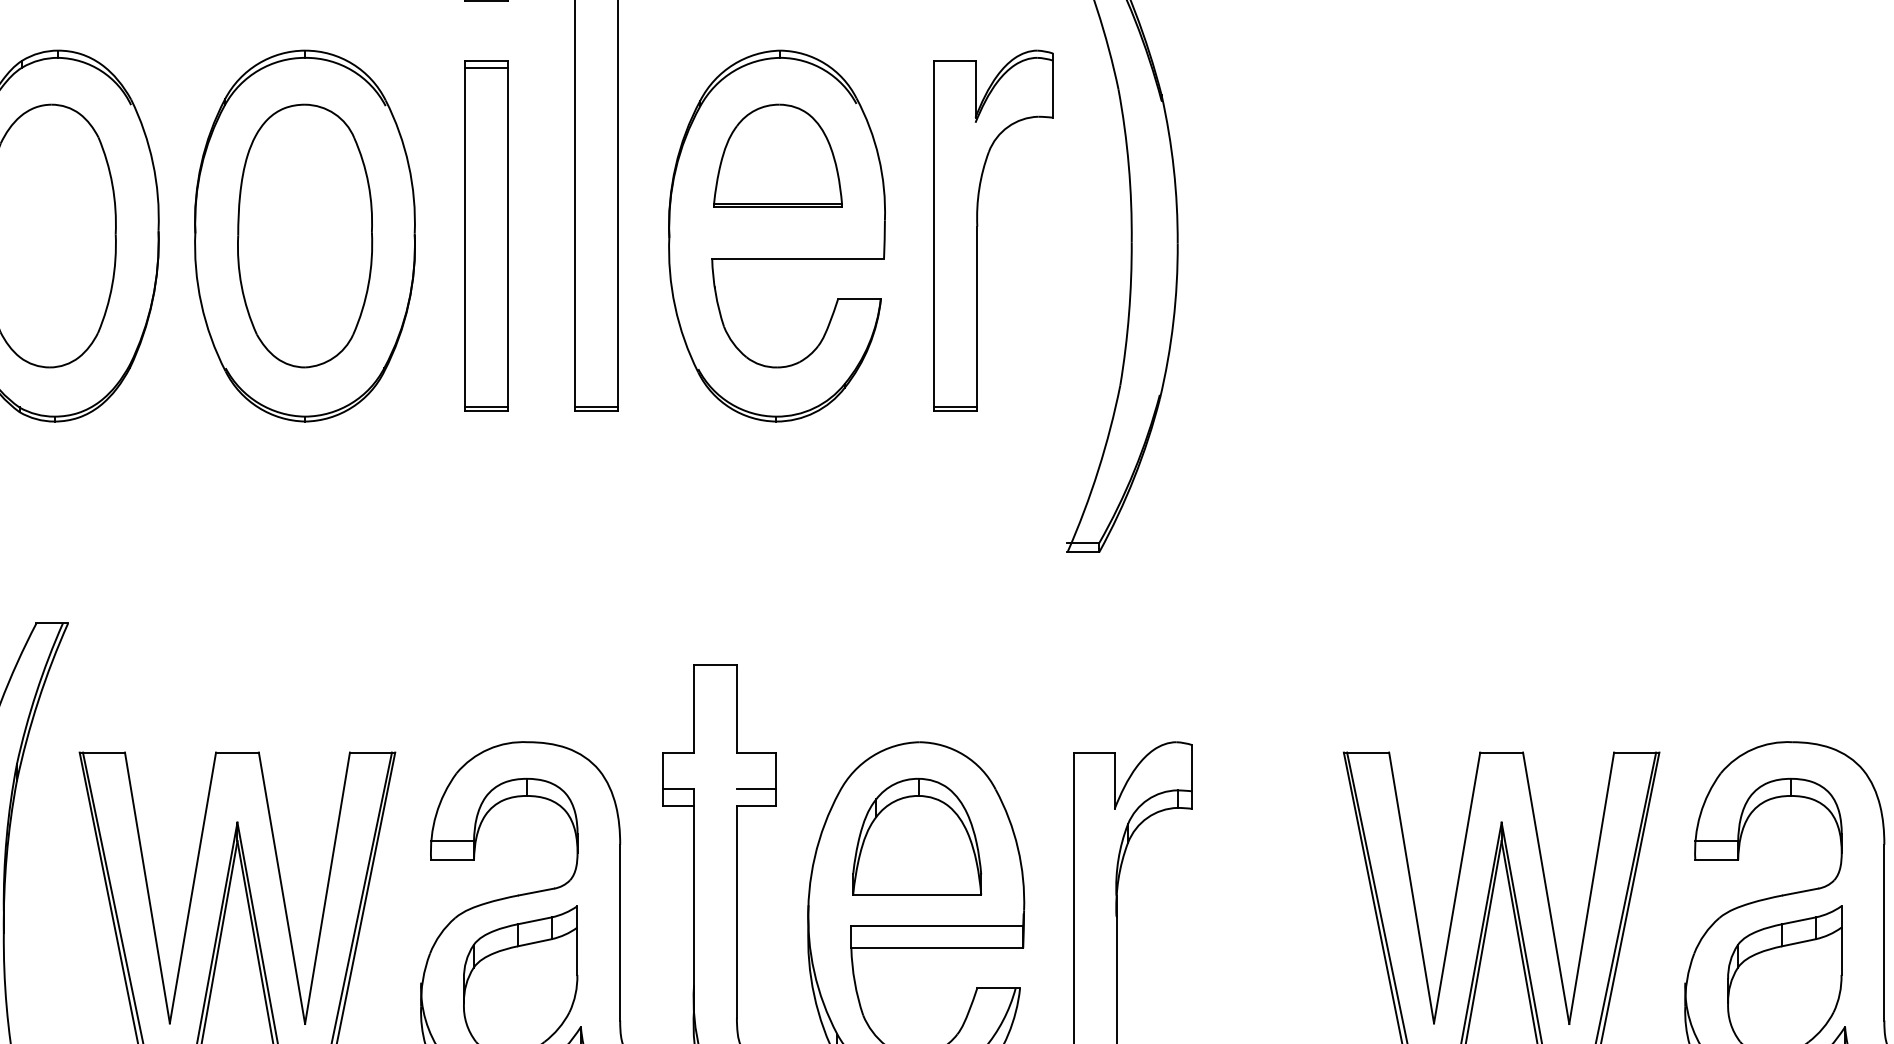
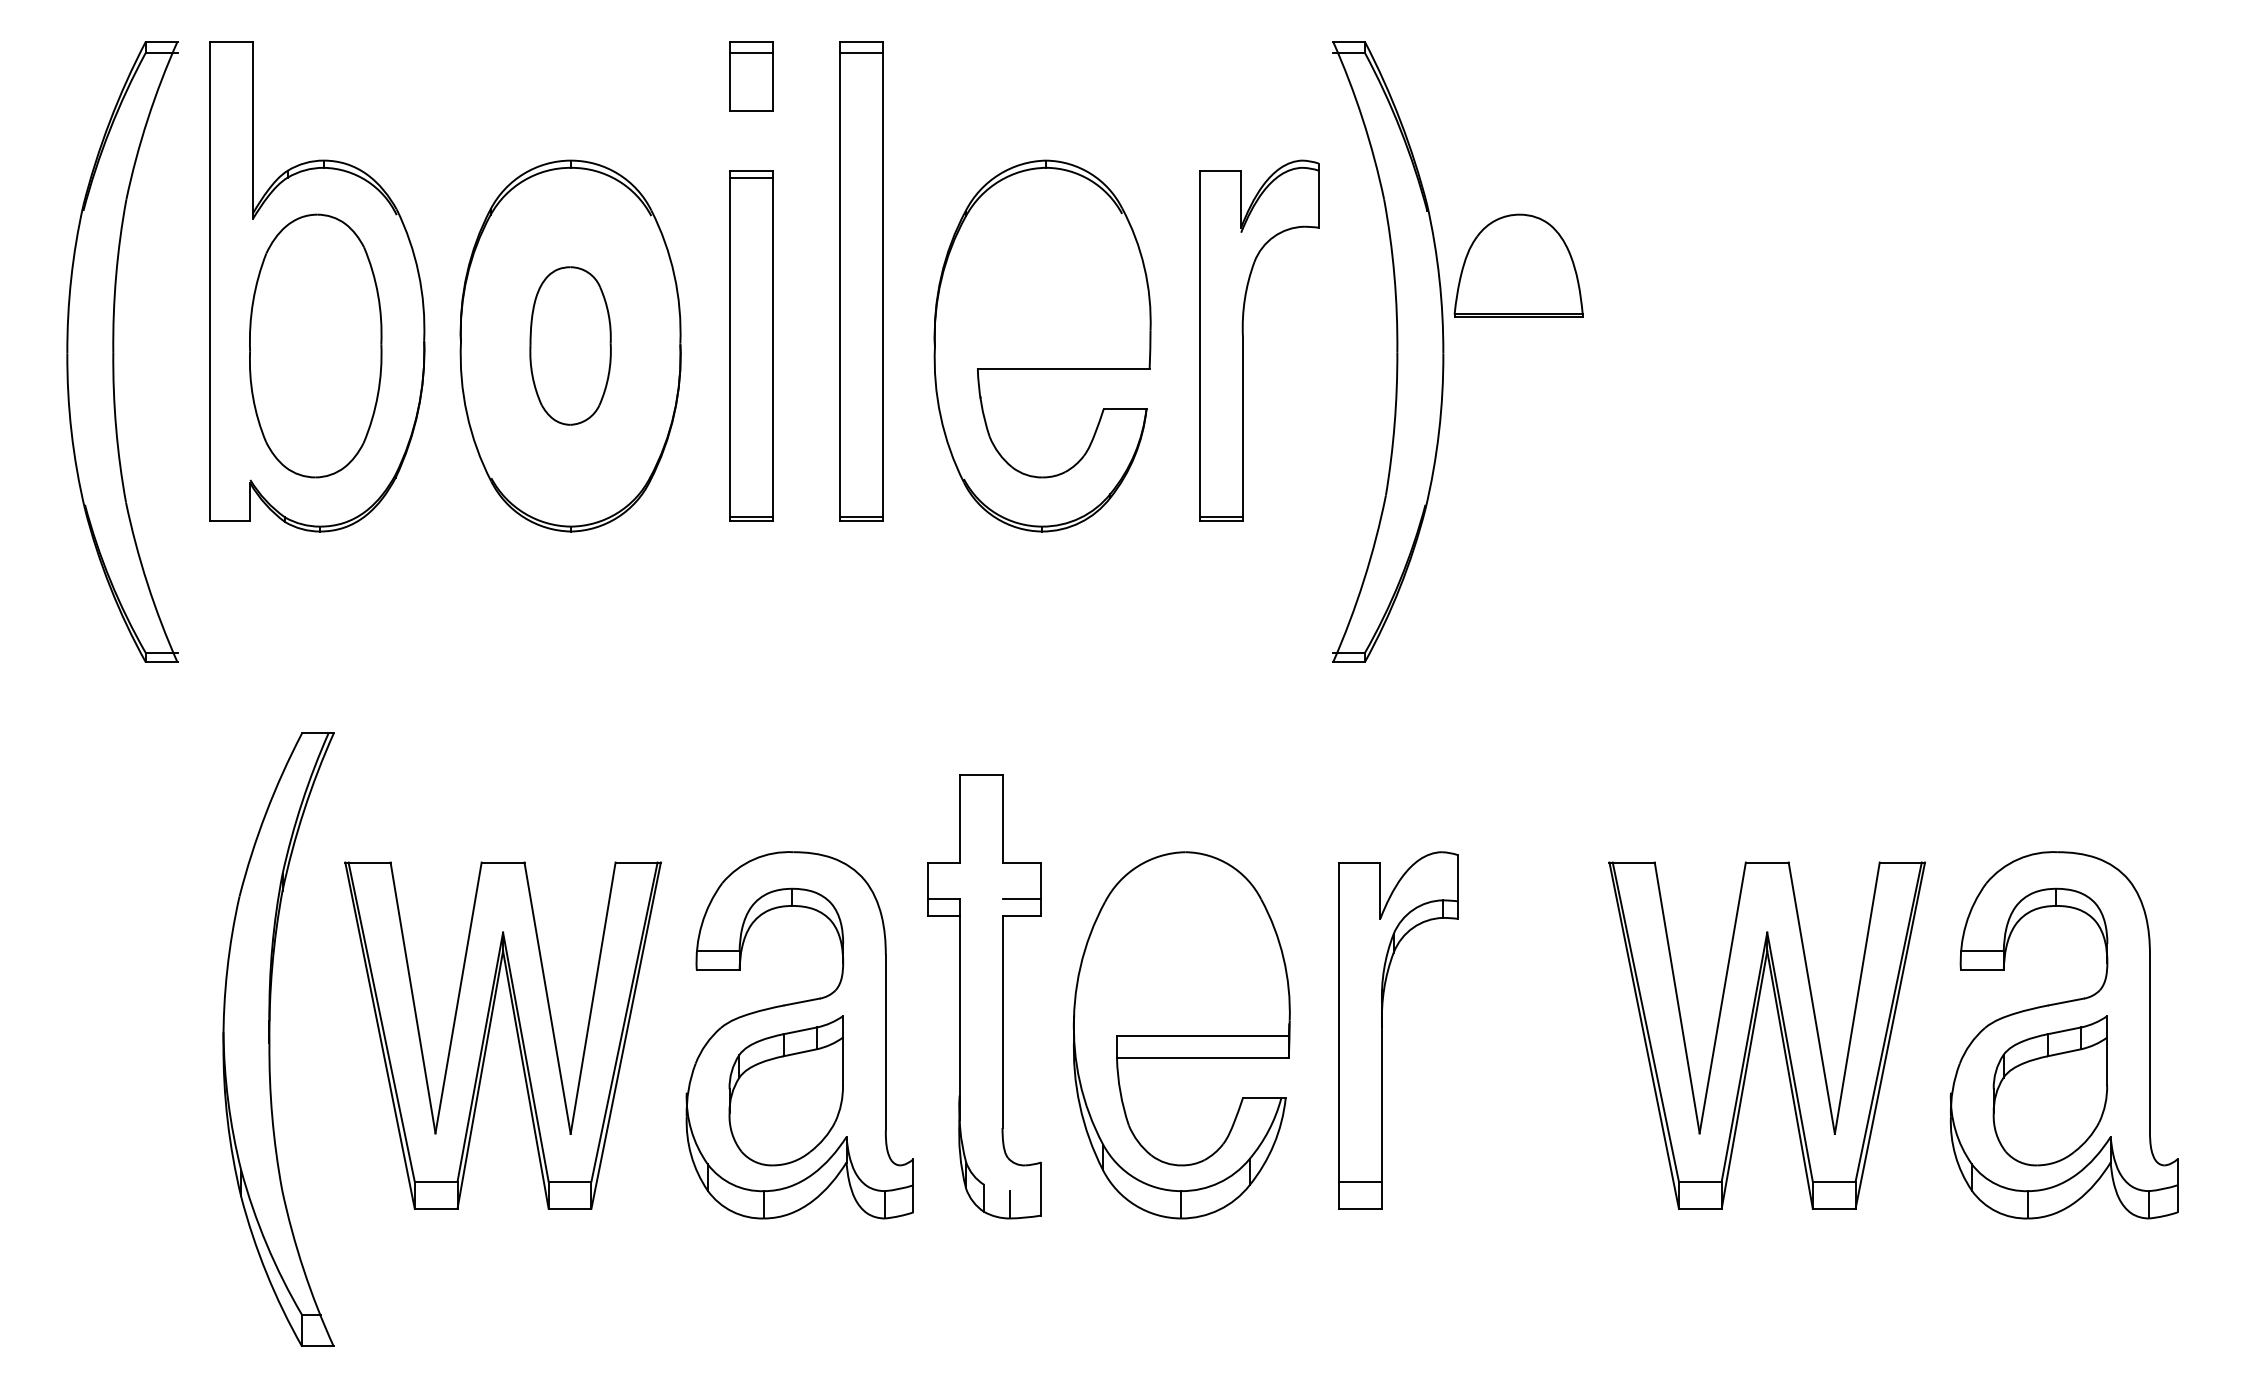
part: (777, 155) -> (1518, 265), moved
part: (304, 235) -> (570, 345), size x0.6
part: (916, 836) -> (1182, 946), removed

